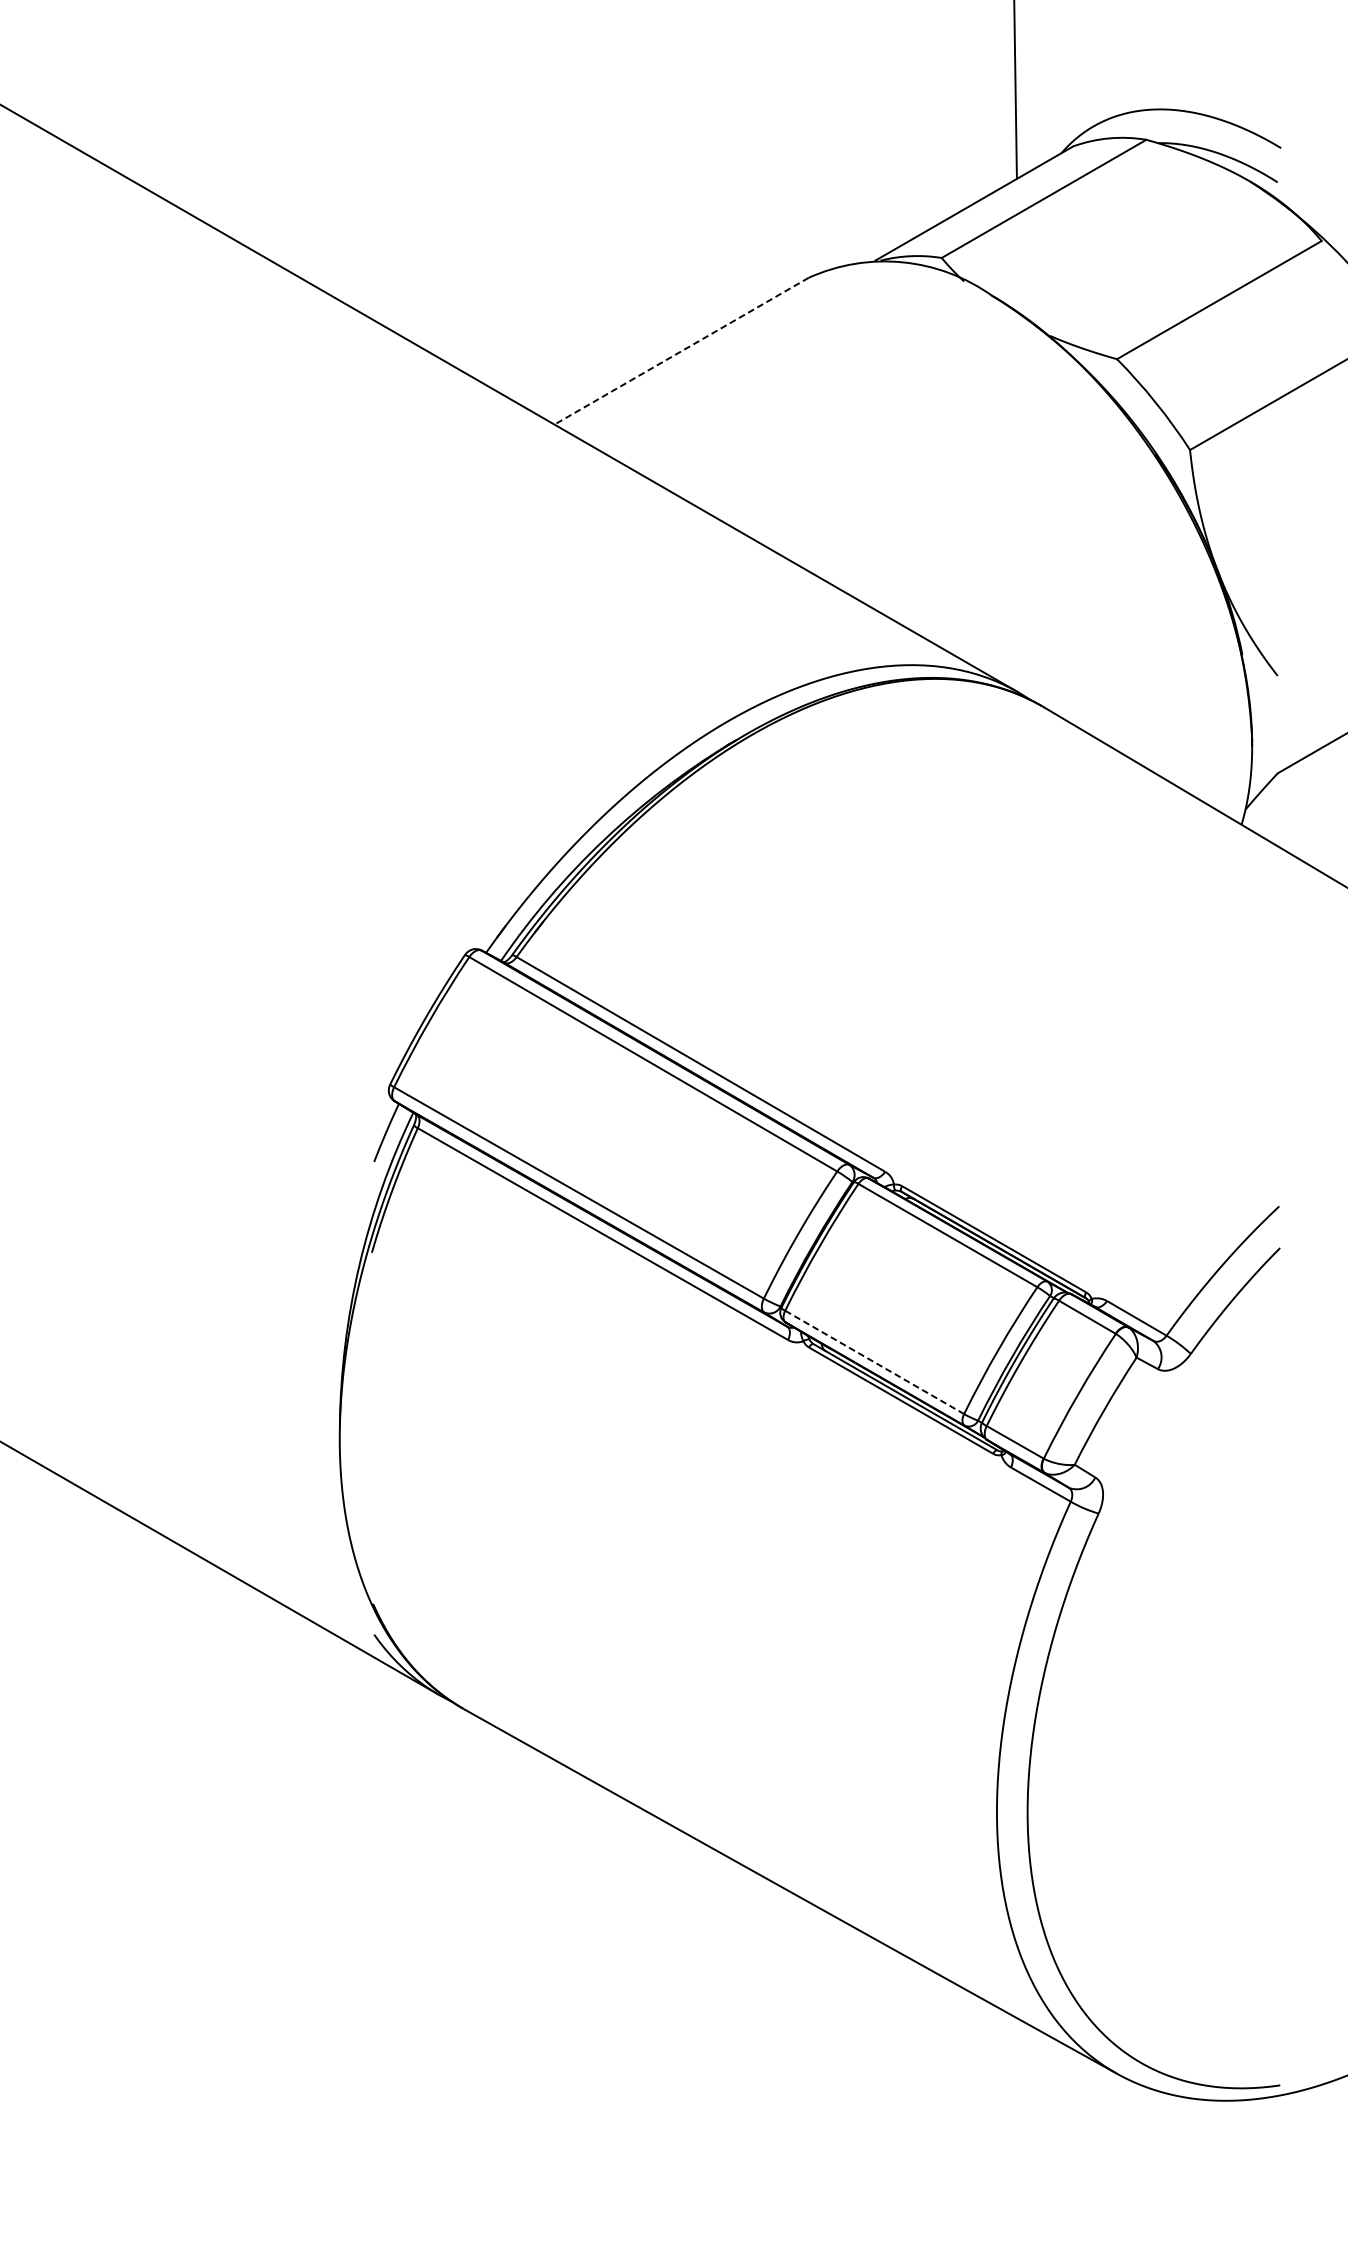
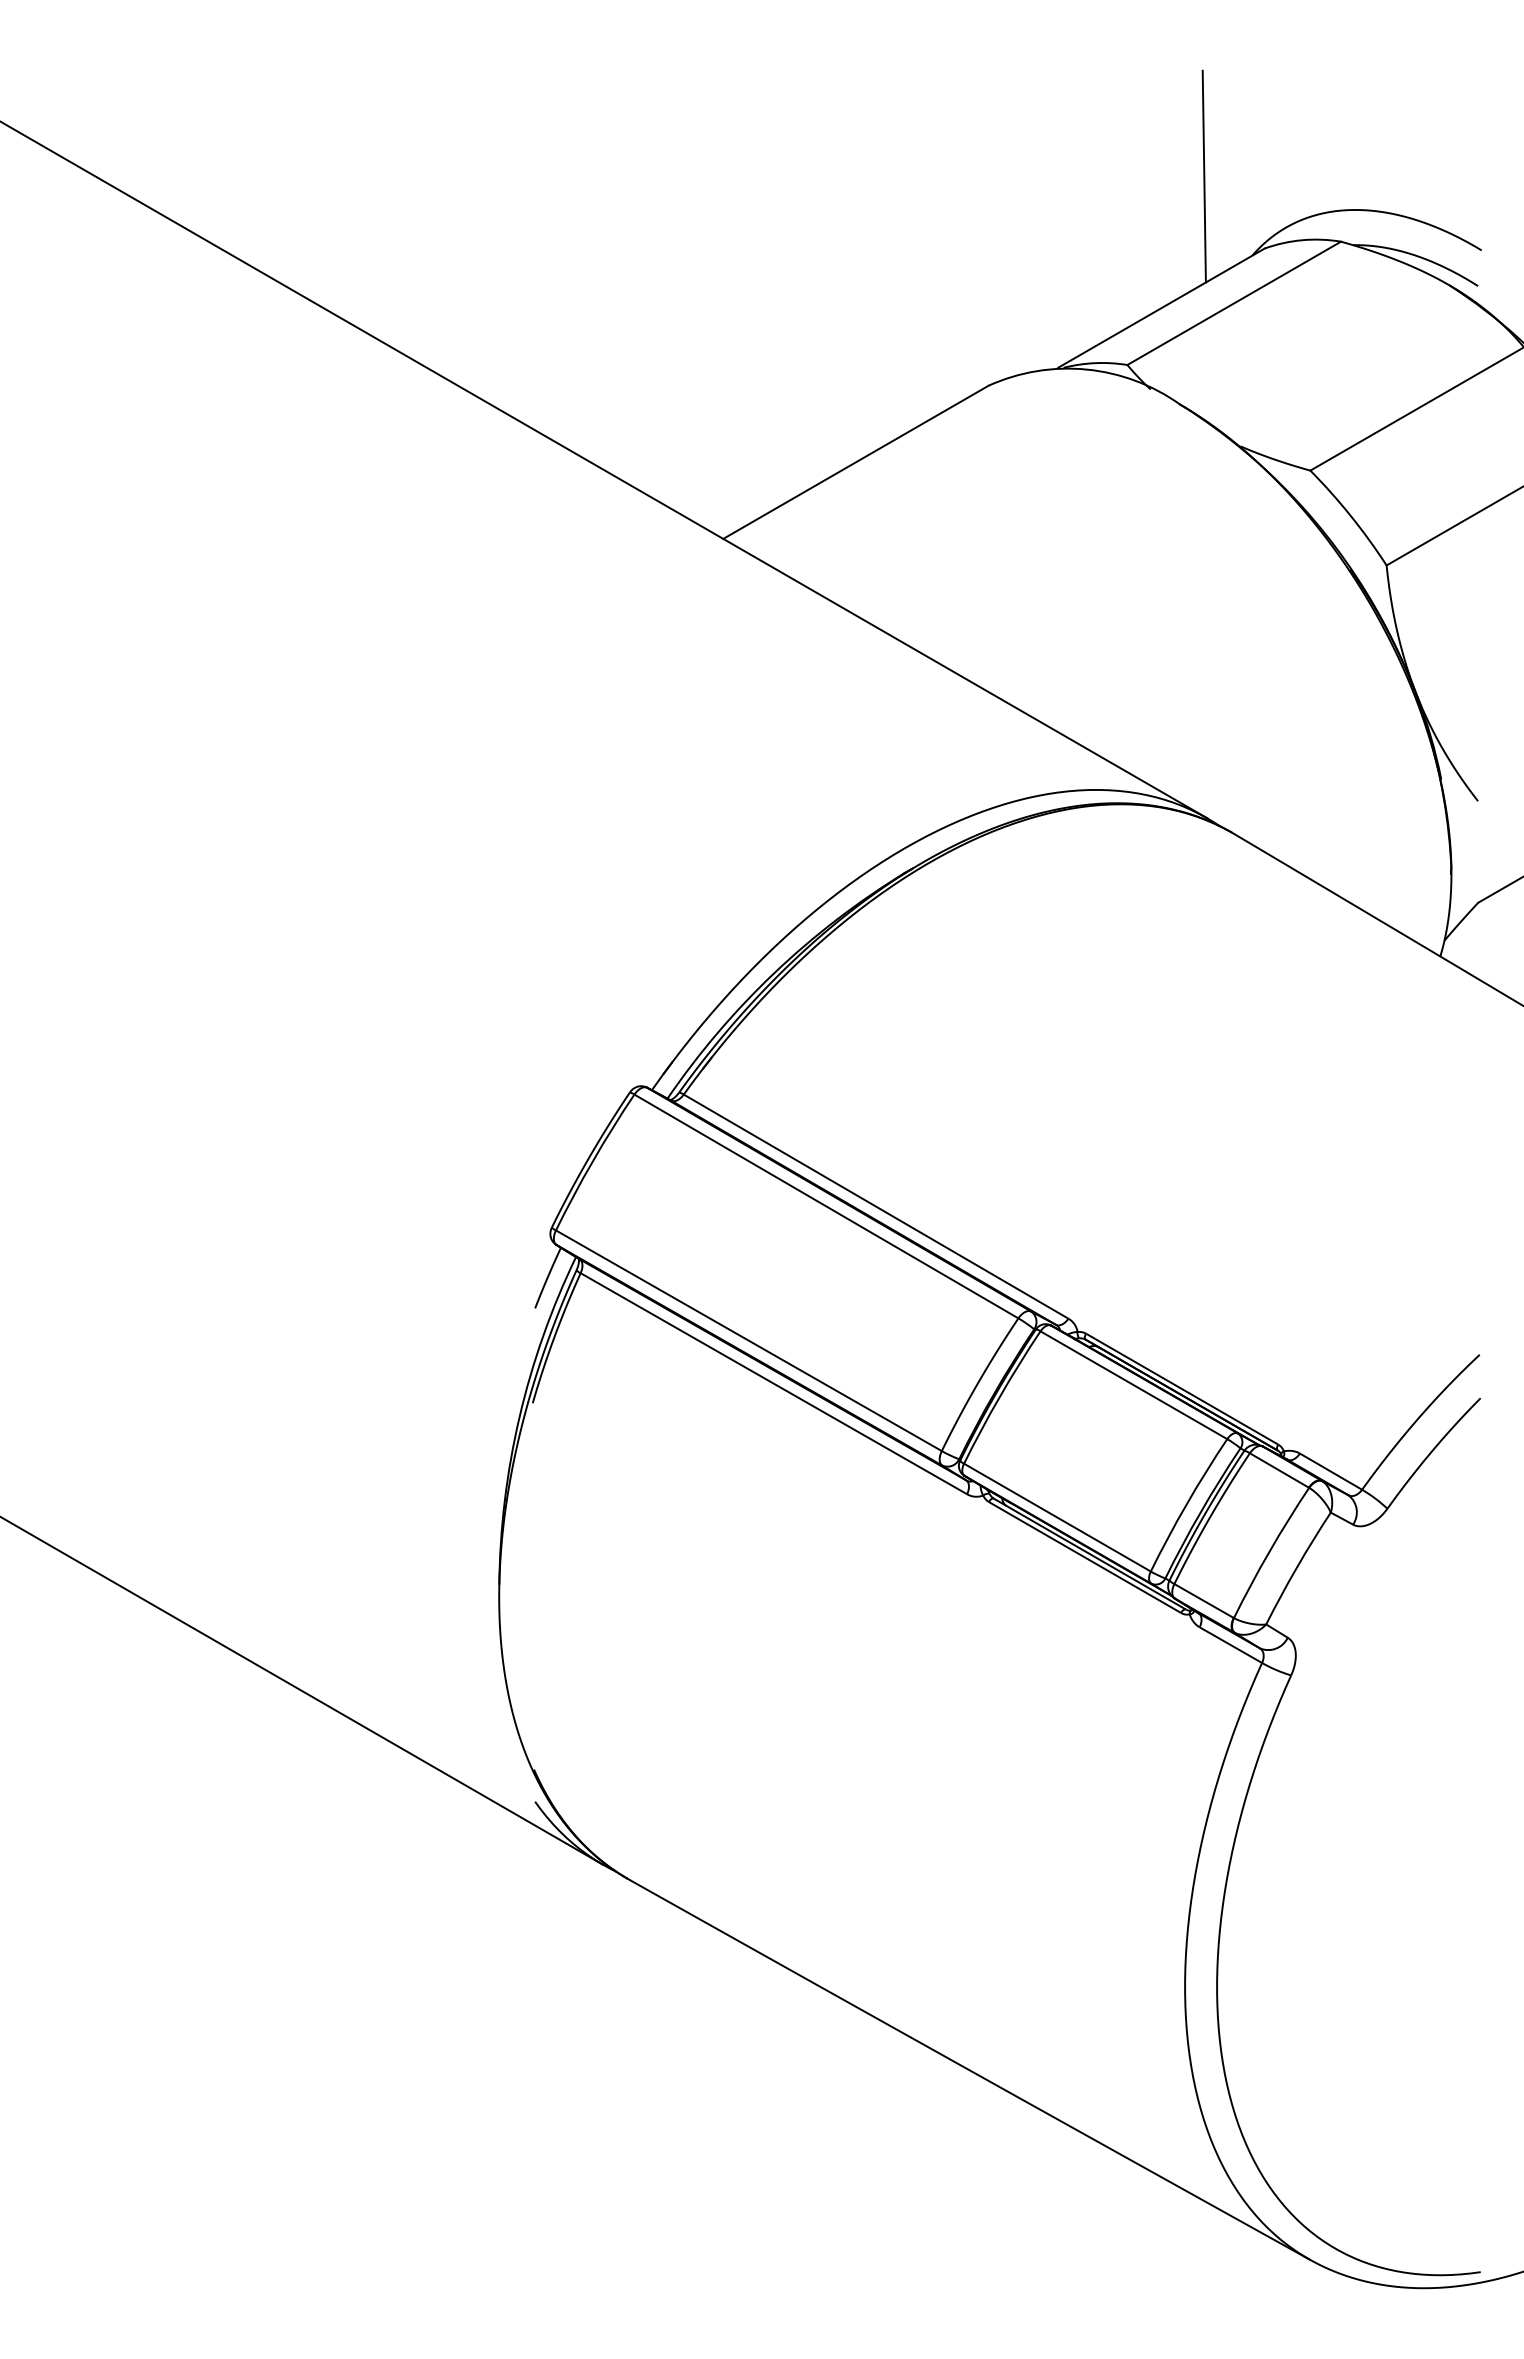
line: (681, 351) -> (855, 462), dashed -> solid
line: (874, 1362) -> (1057, 1517), dashed -> solid

